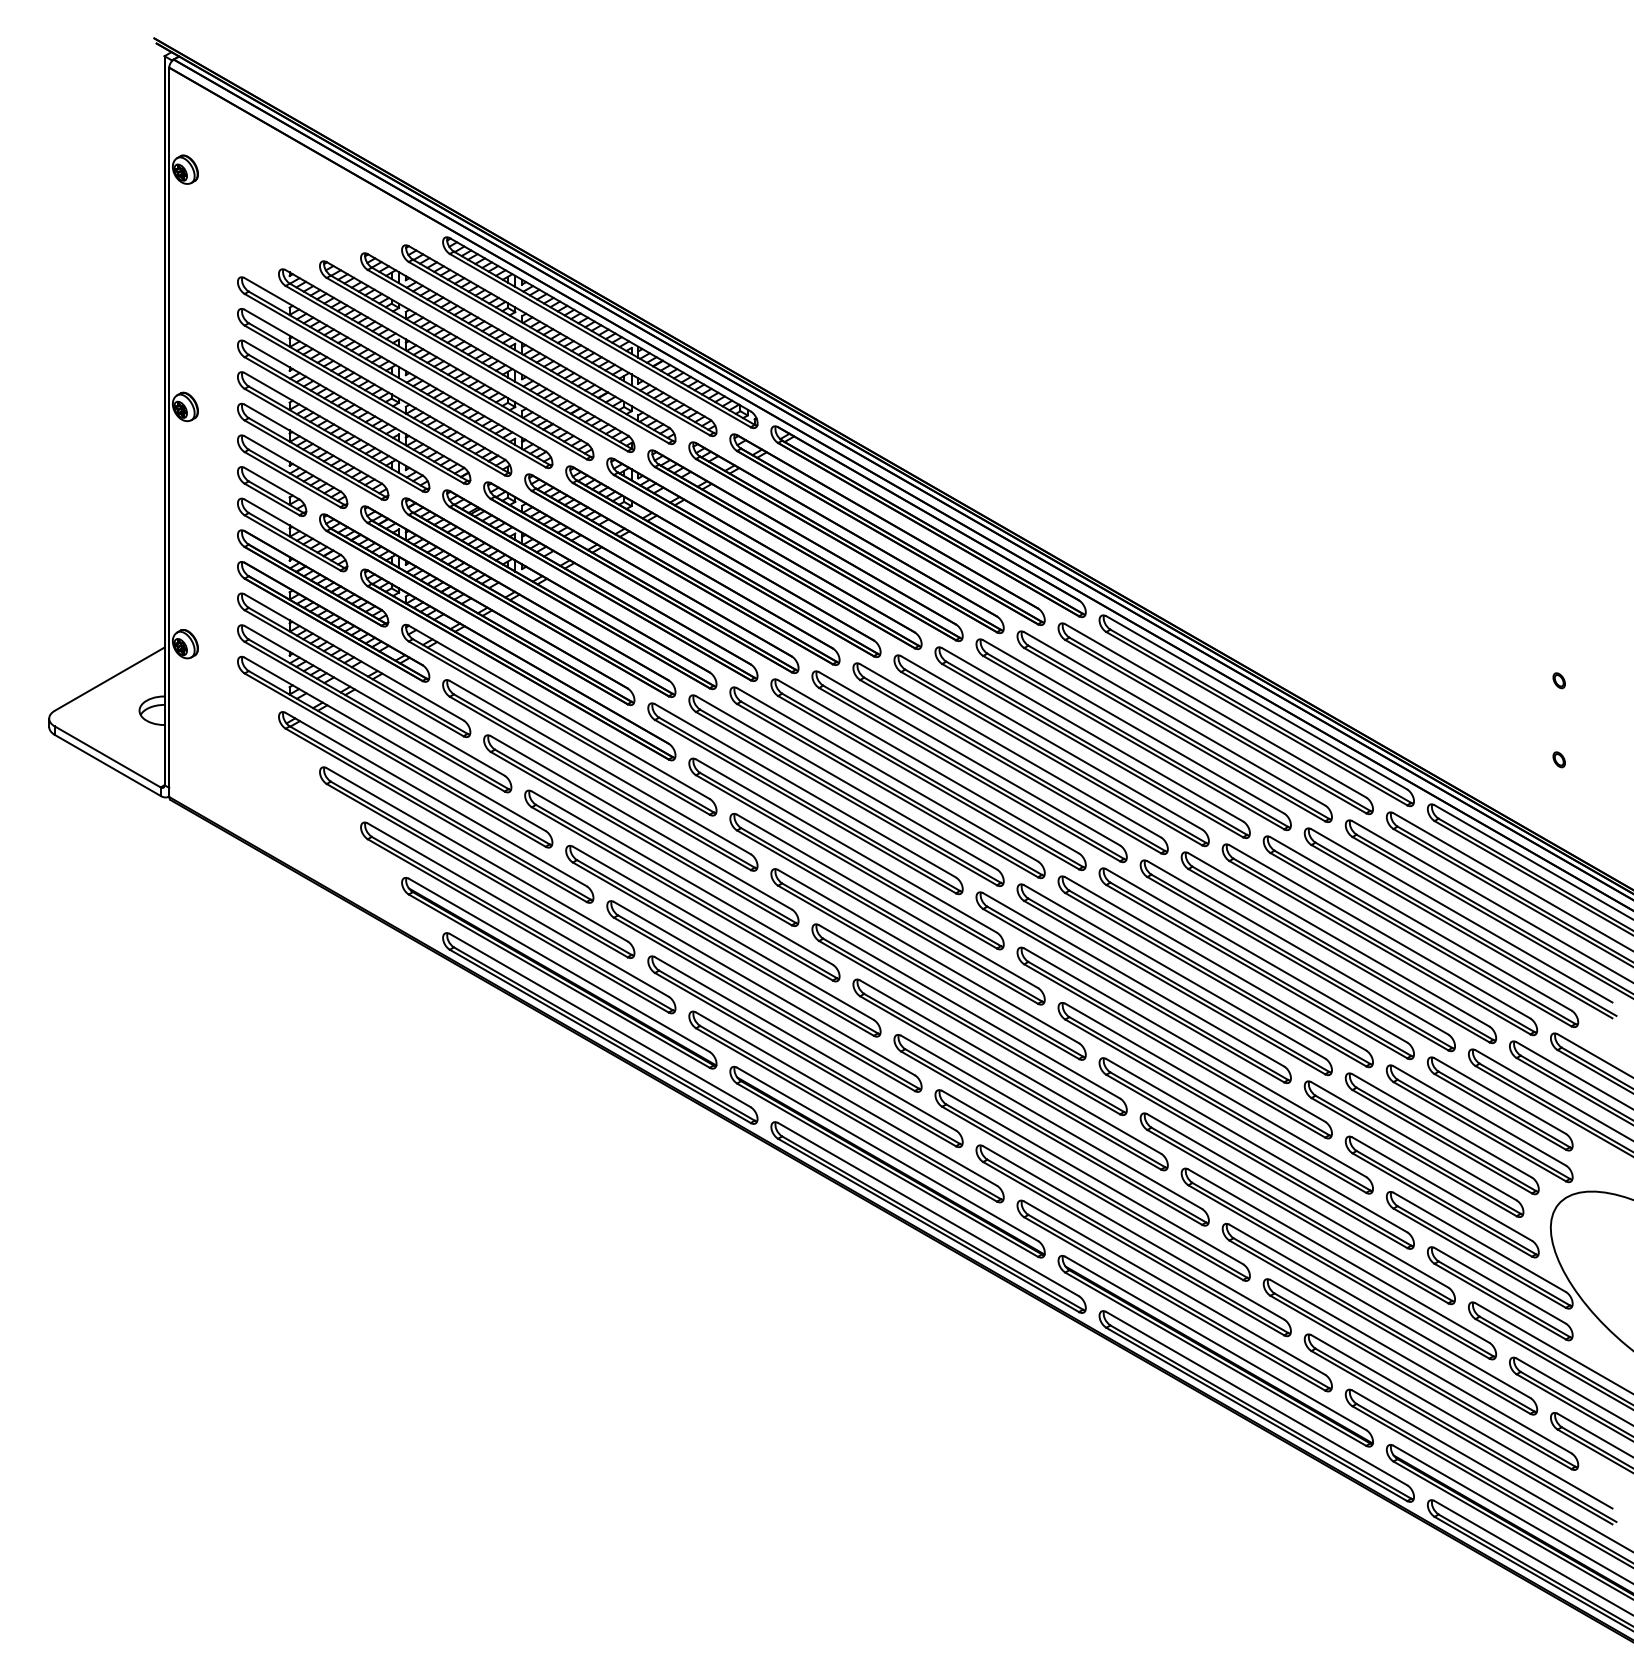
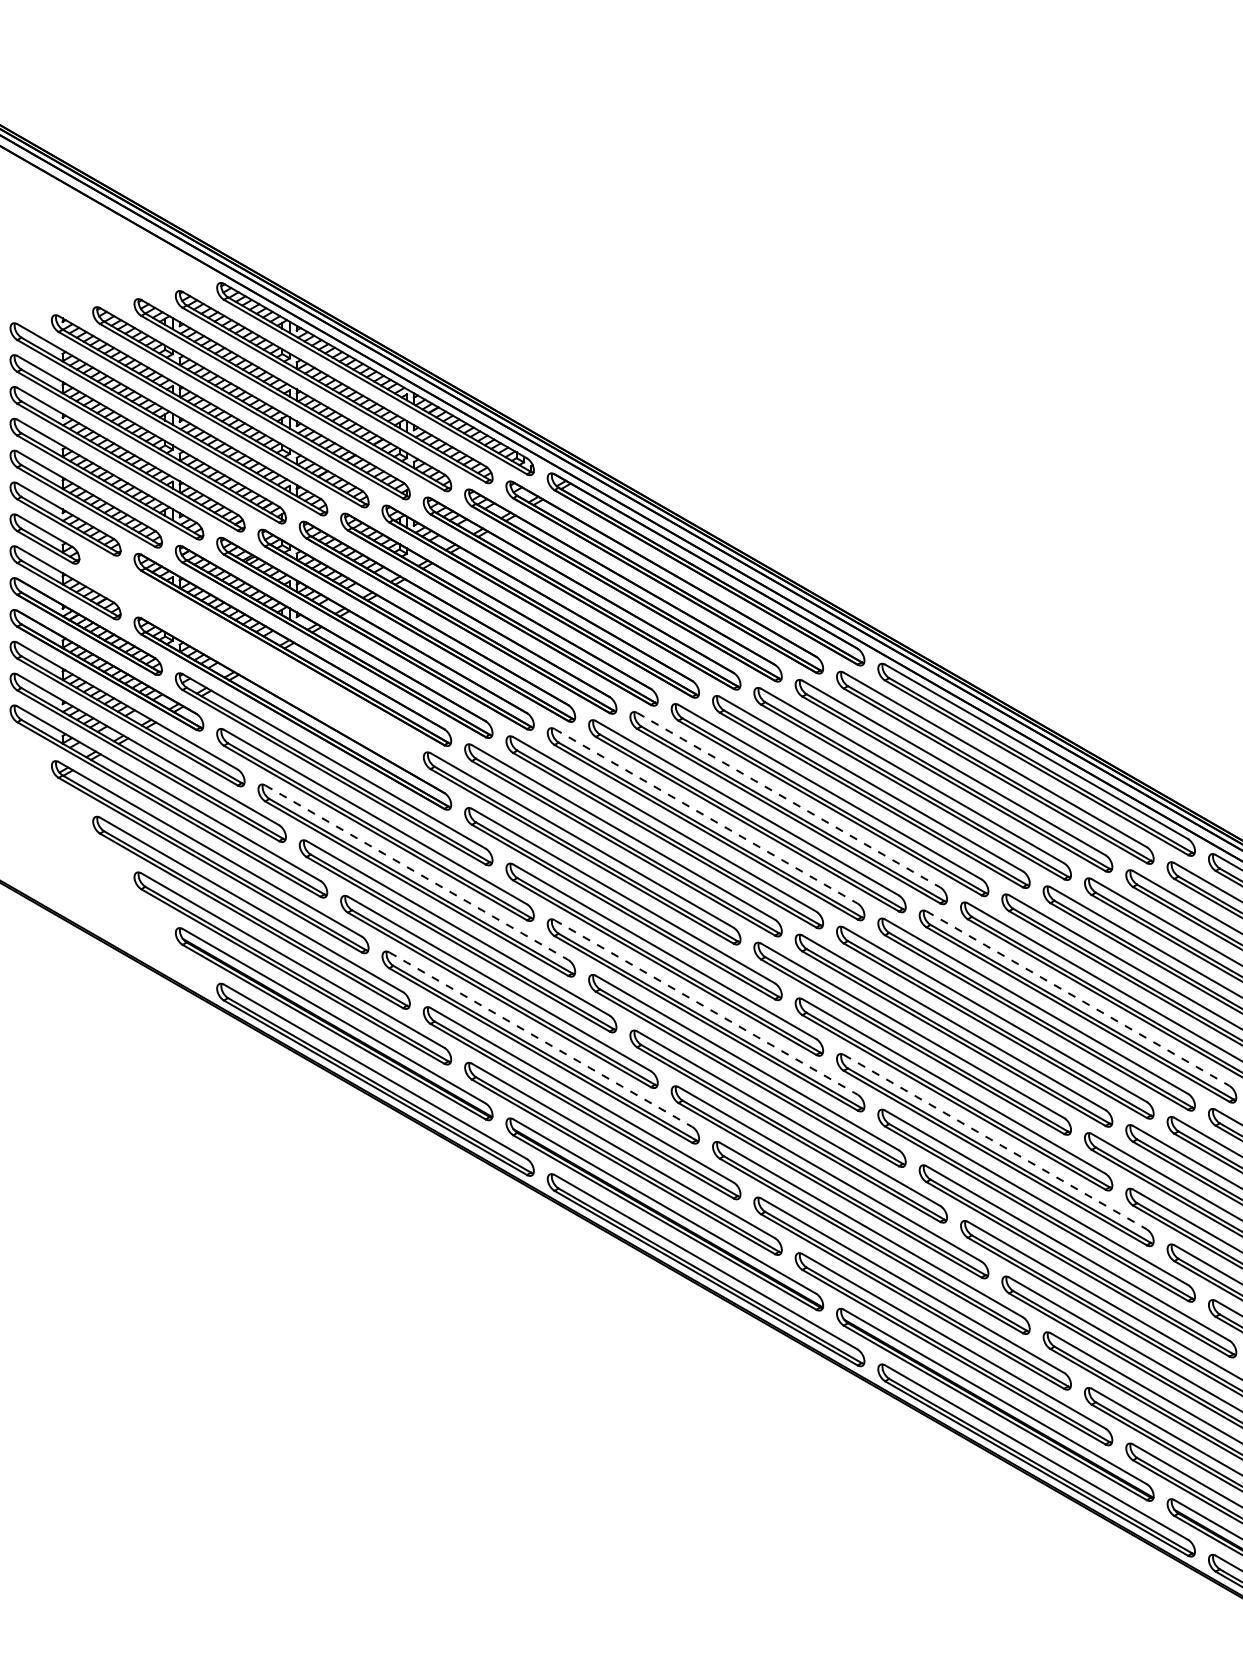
part: (477, 609) -> (251, 657), removed
line: (1010, 750) -> (788, 799), solid -> dashed
line: (928, 766) -> (706, 815), solid -> dashed
line: (641, 822) -> (416, 872), solid -> dashed
line: (1297, 947) -> (1077, 998), solid -> dashed
line: (928, 956) -> (706, 1007), solid -> dashed
line: (764, 988) -> (540, 1039), solid -> dashed
line: (1215, 1090) -> (995, 1142), solid -> dashed

